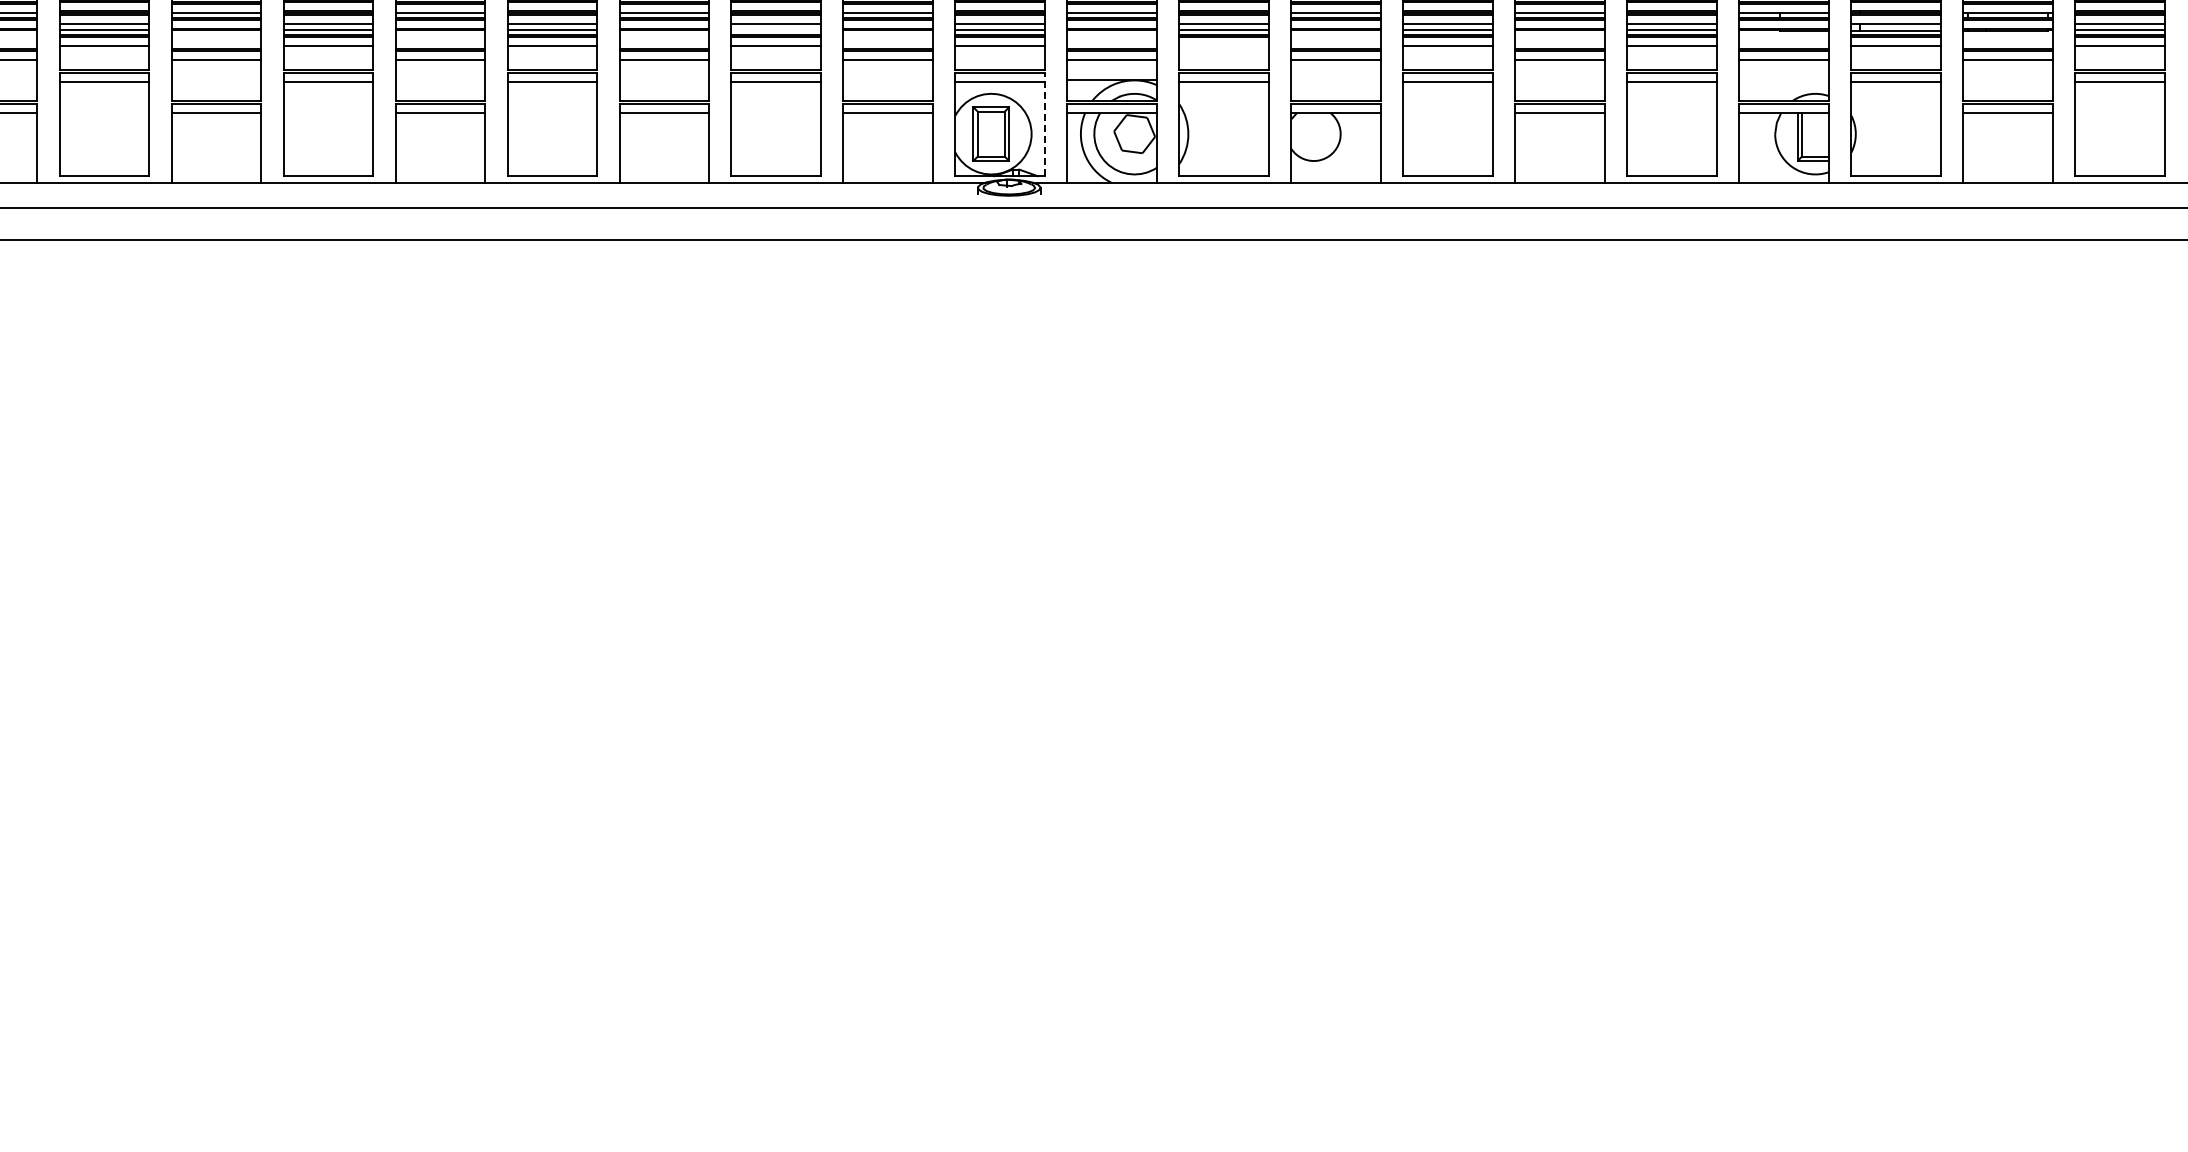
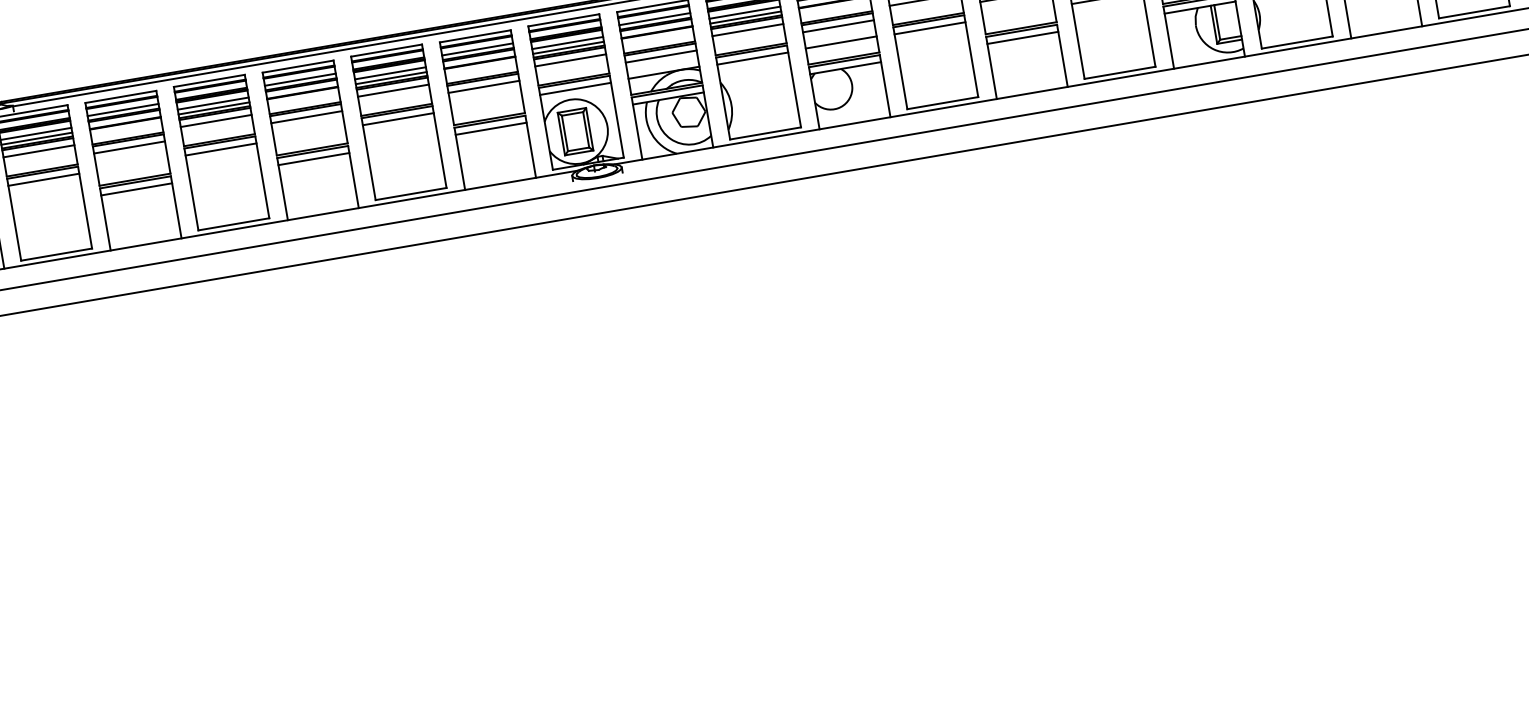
line: (776, 29) -> (391, 77), added
line: (1224, 45) -> (748, 29), added
line: (1336, 80) -> (841, 42), added
line: (1045, 124) -> (617, 116), dashed -> solid

